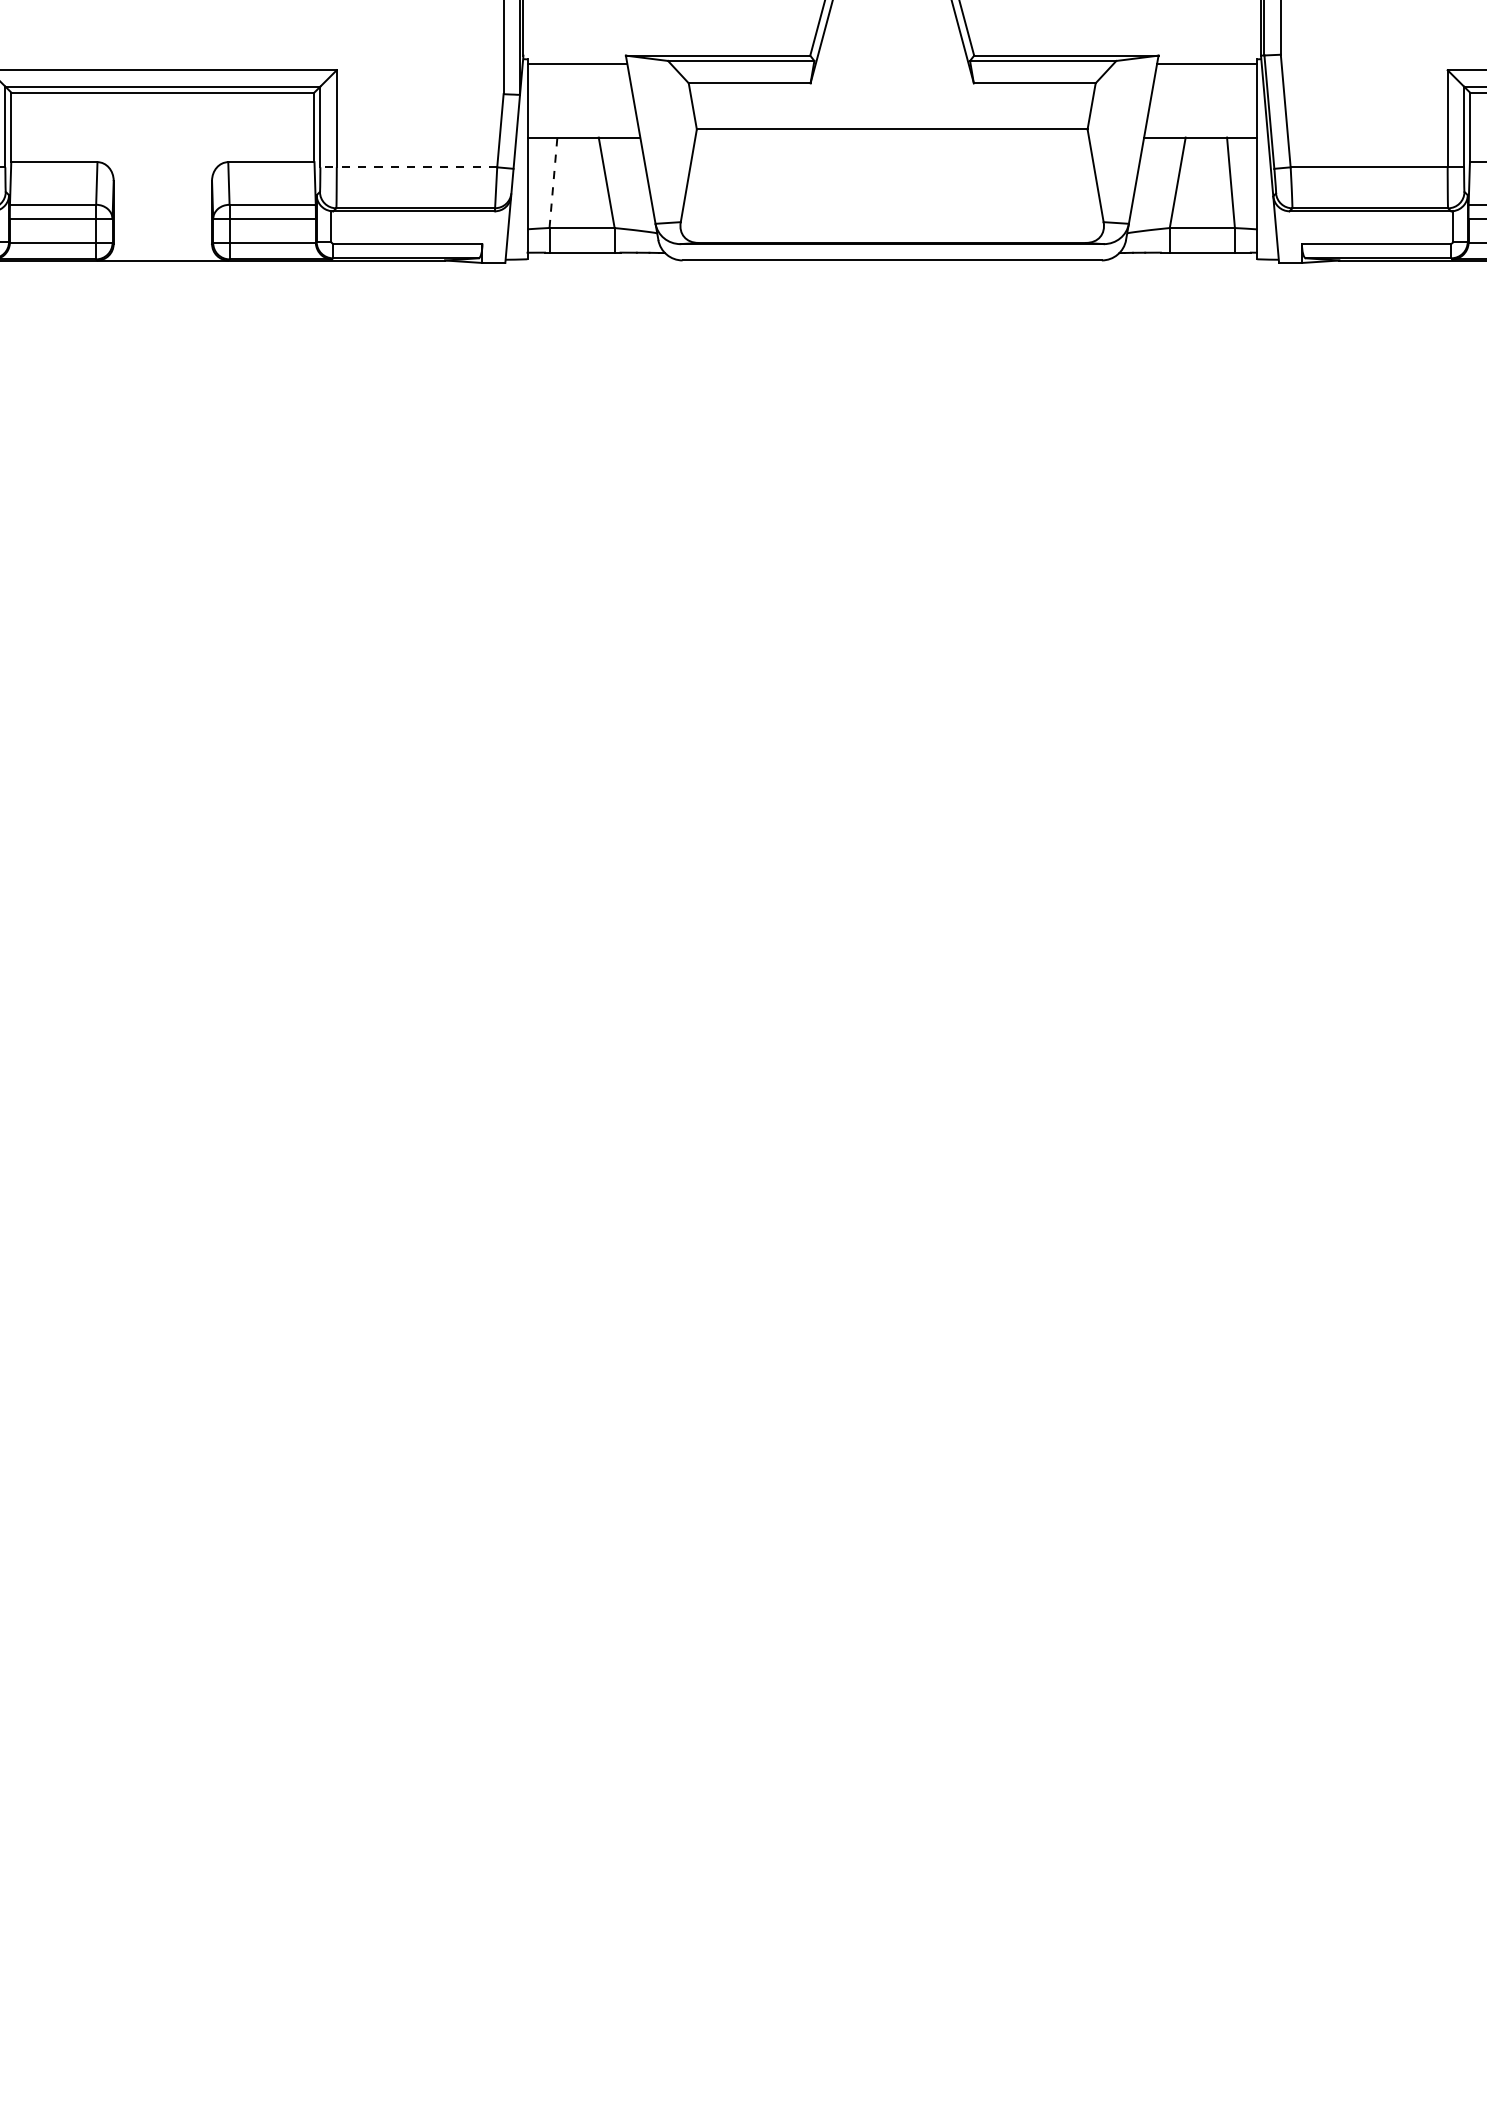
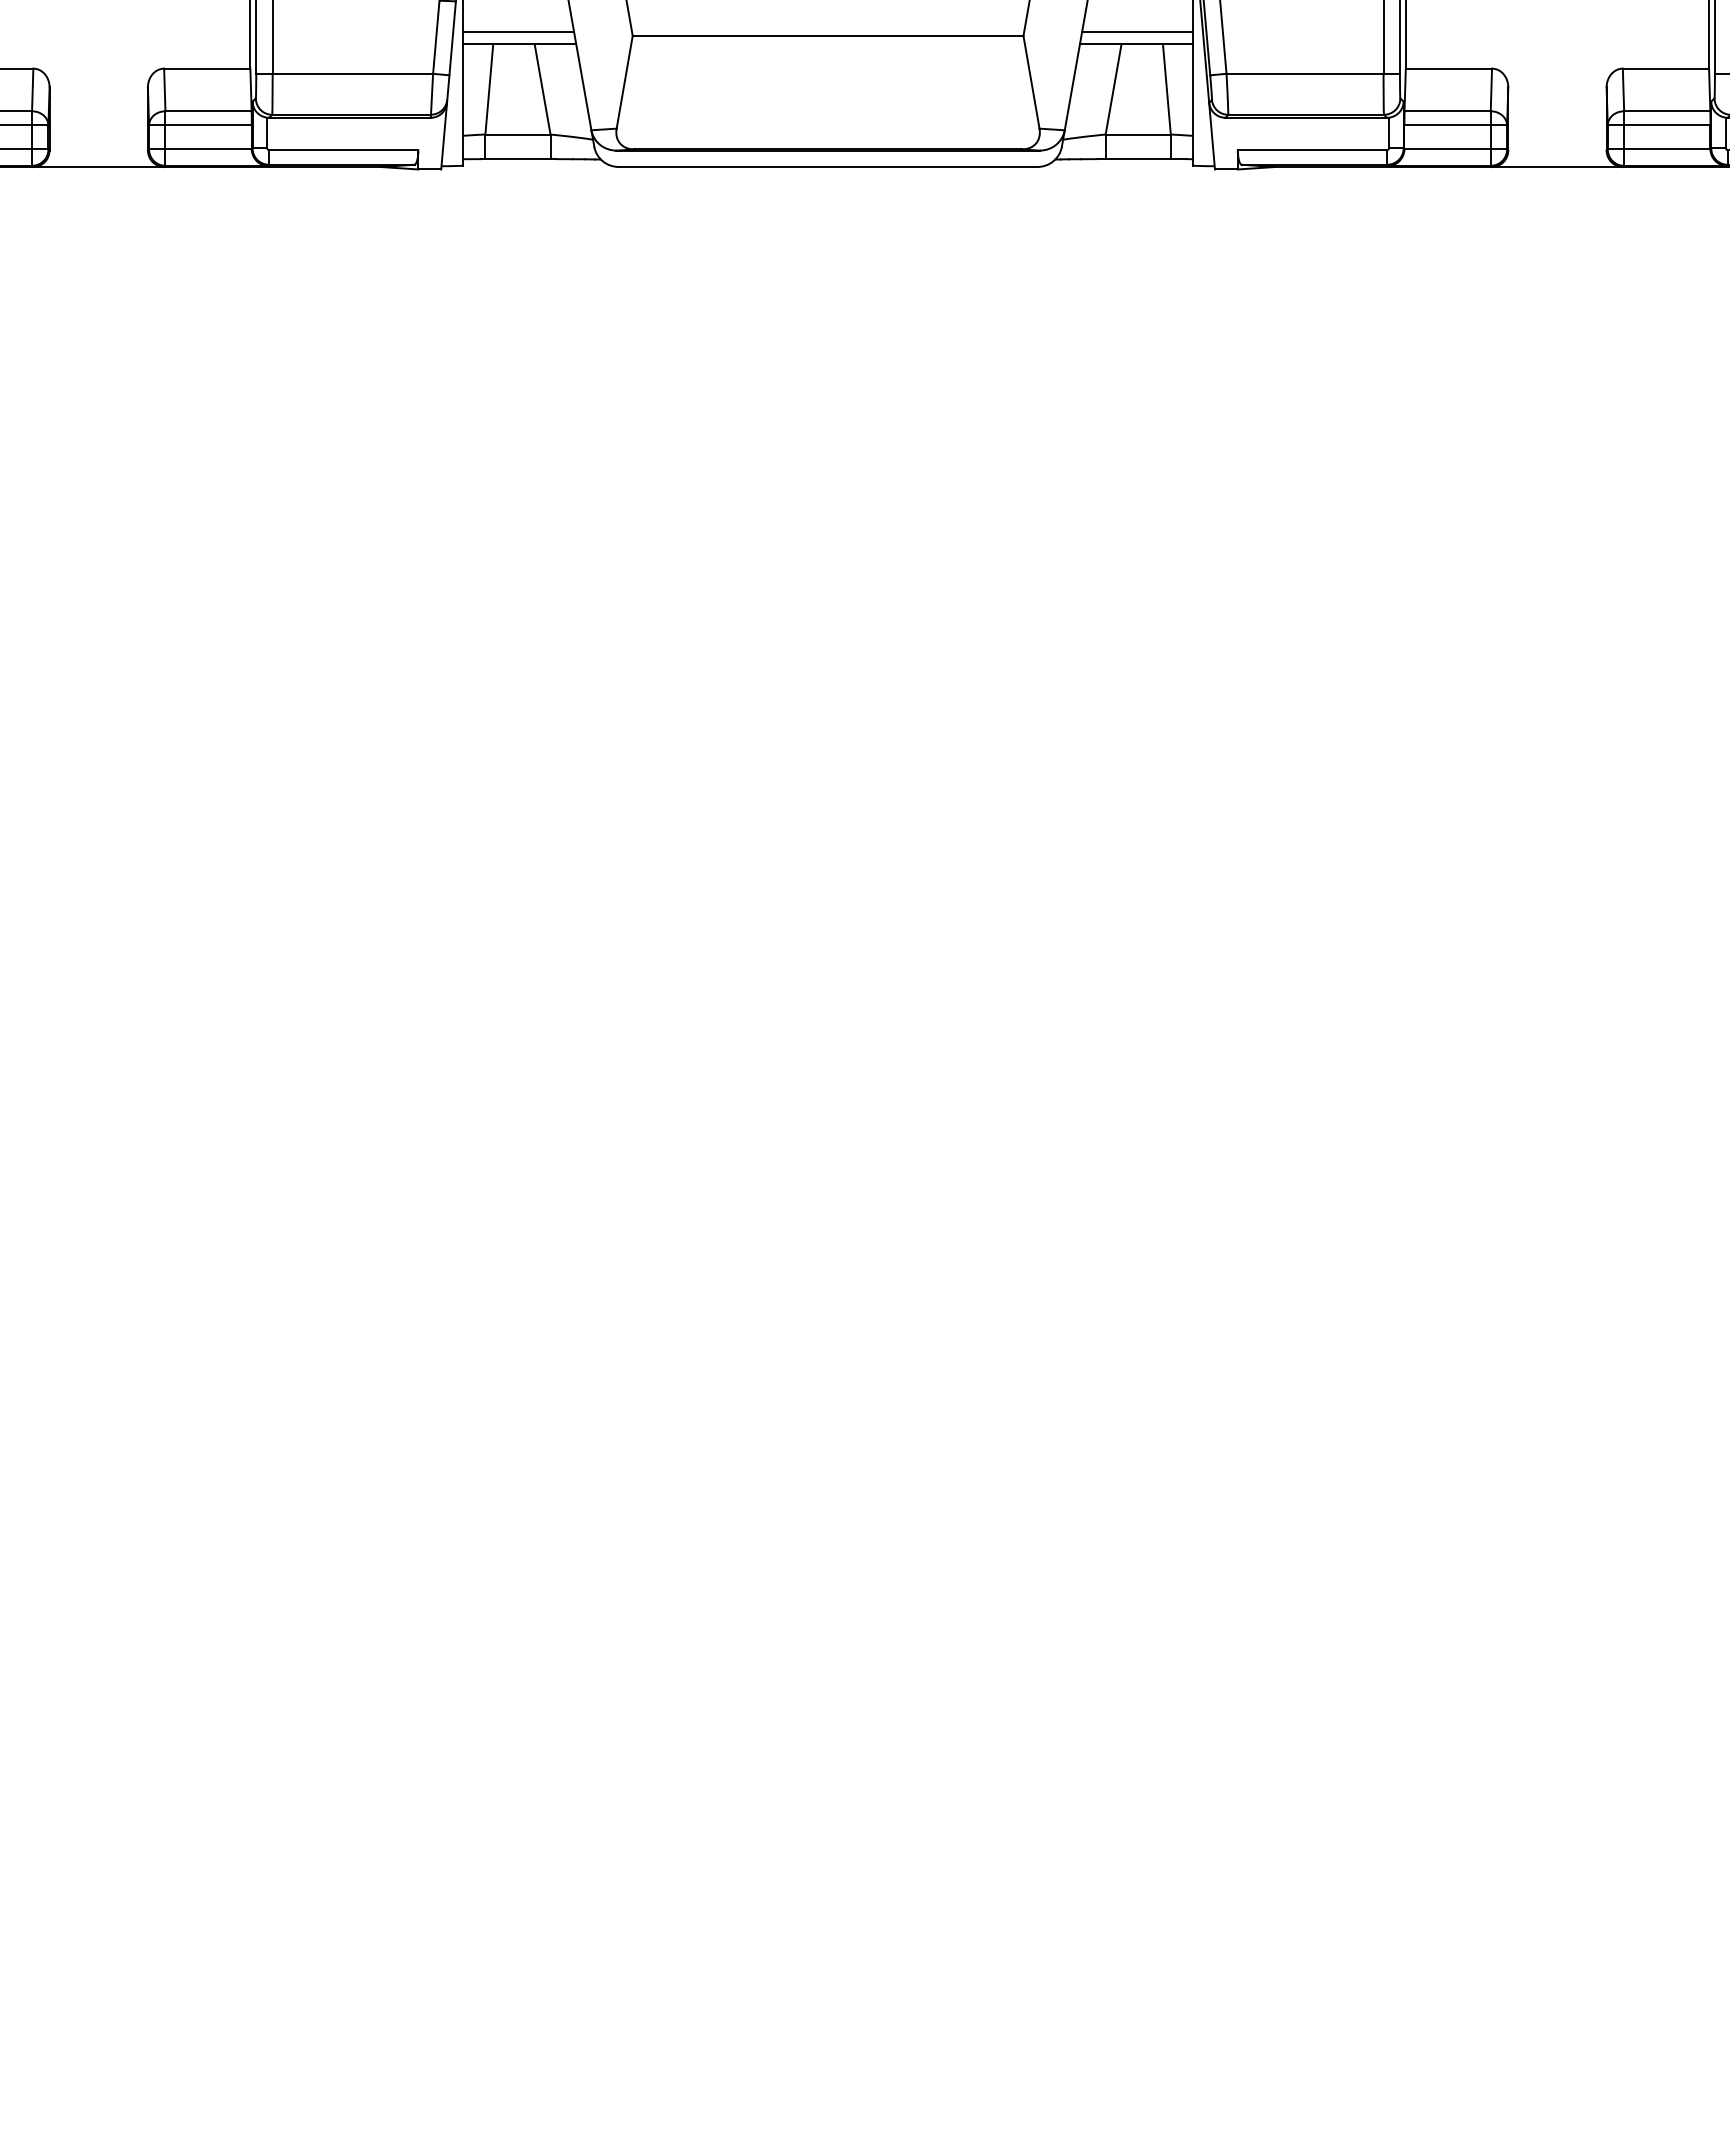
line: (582, 125) -> (518, 31), added
line: (1201, 125) -> (1137, 31), added
line: (408, 167) -> (344, 73), dashed -> solid
line: (553, 182) -> (489, 88), dashed -> solid

